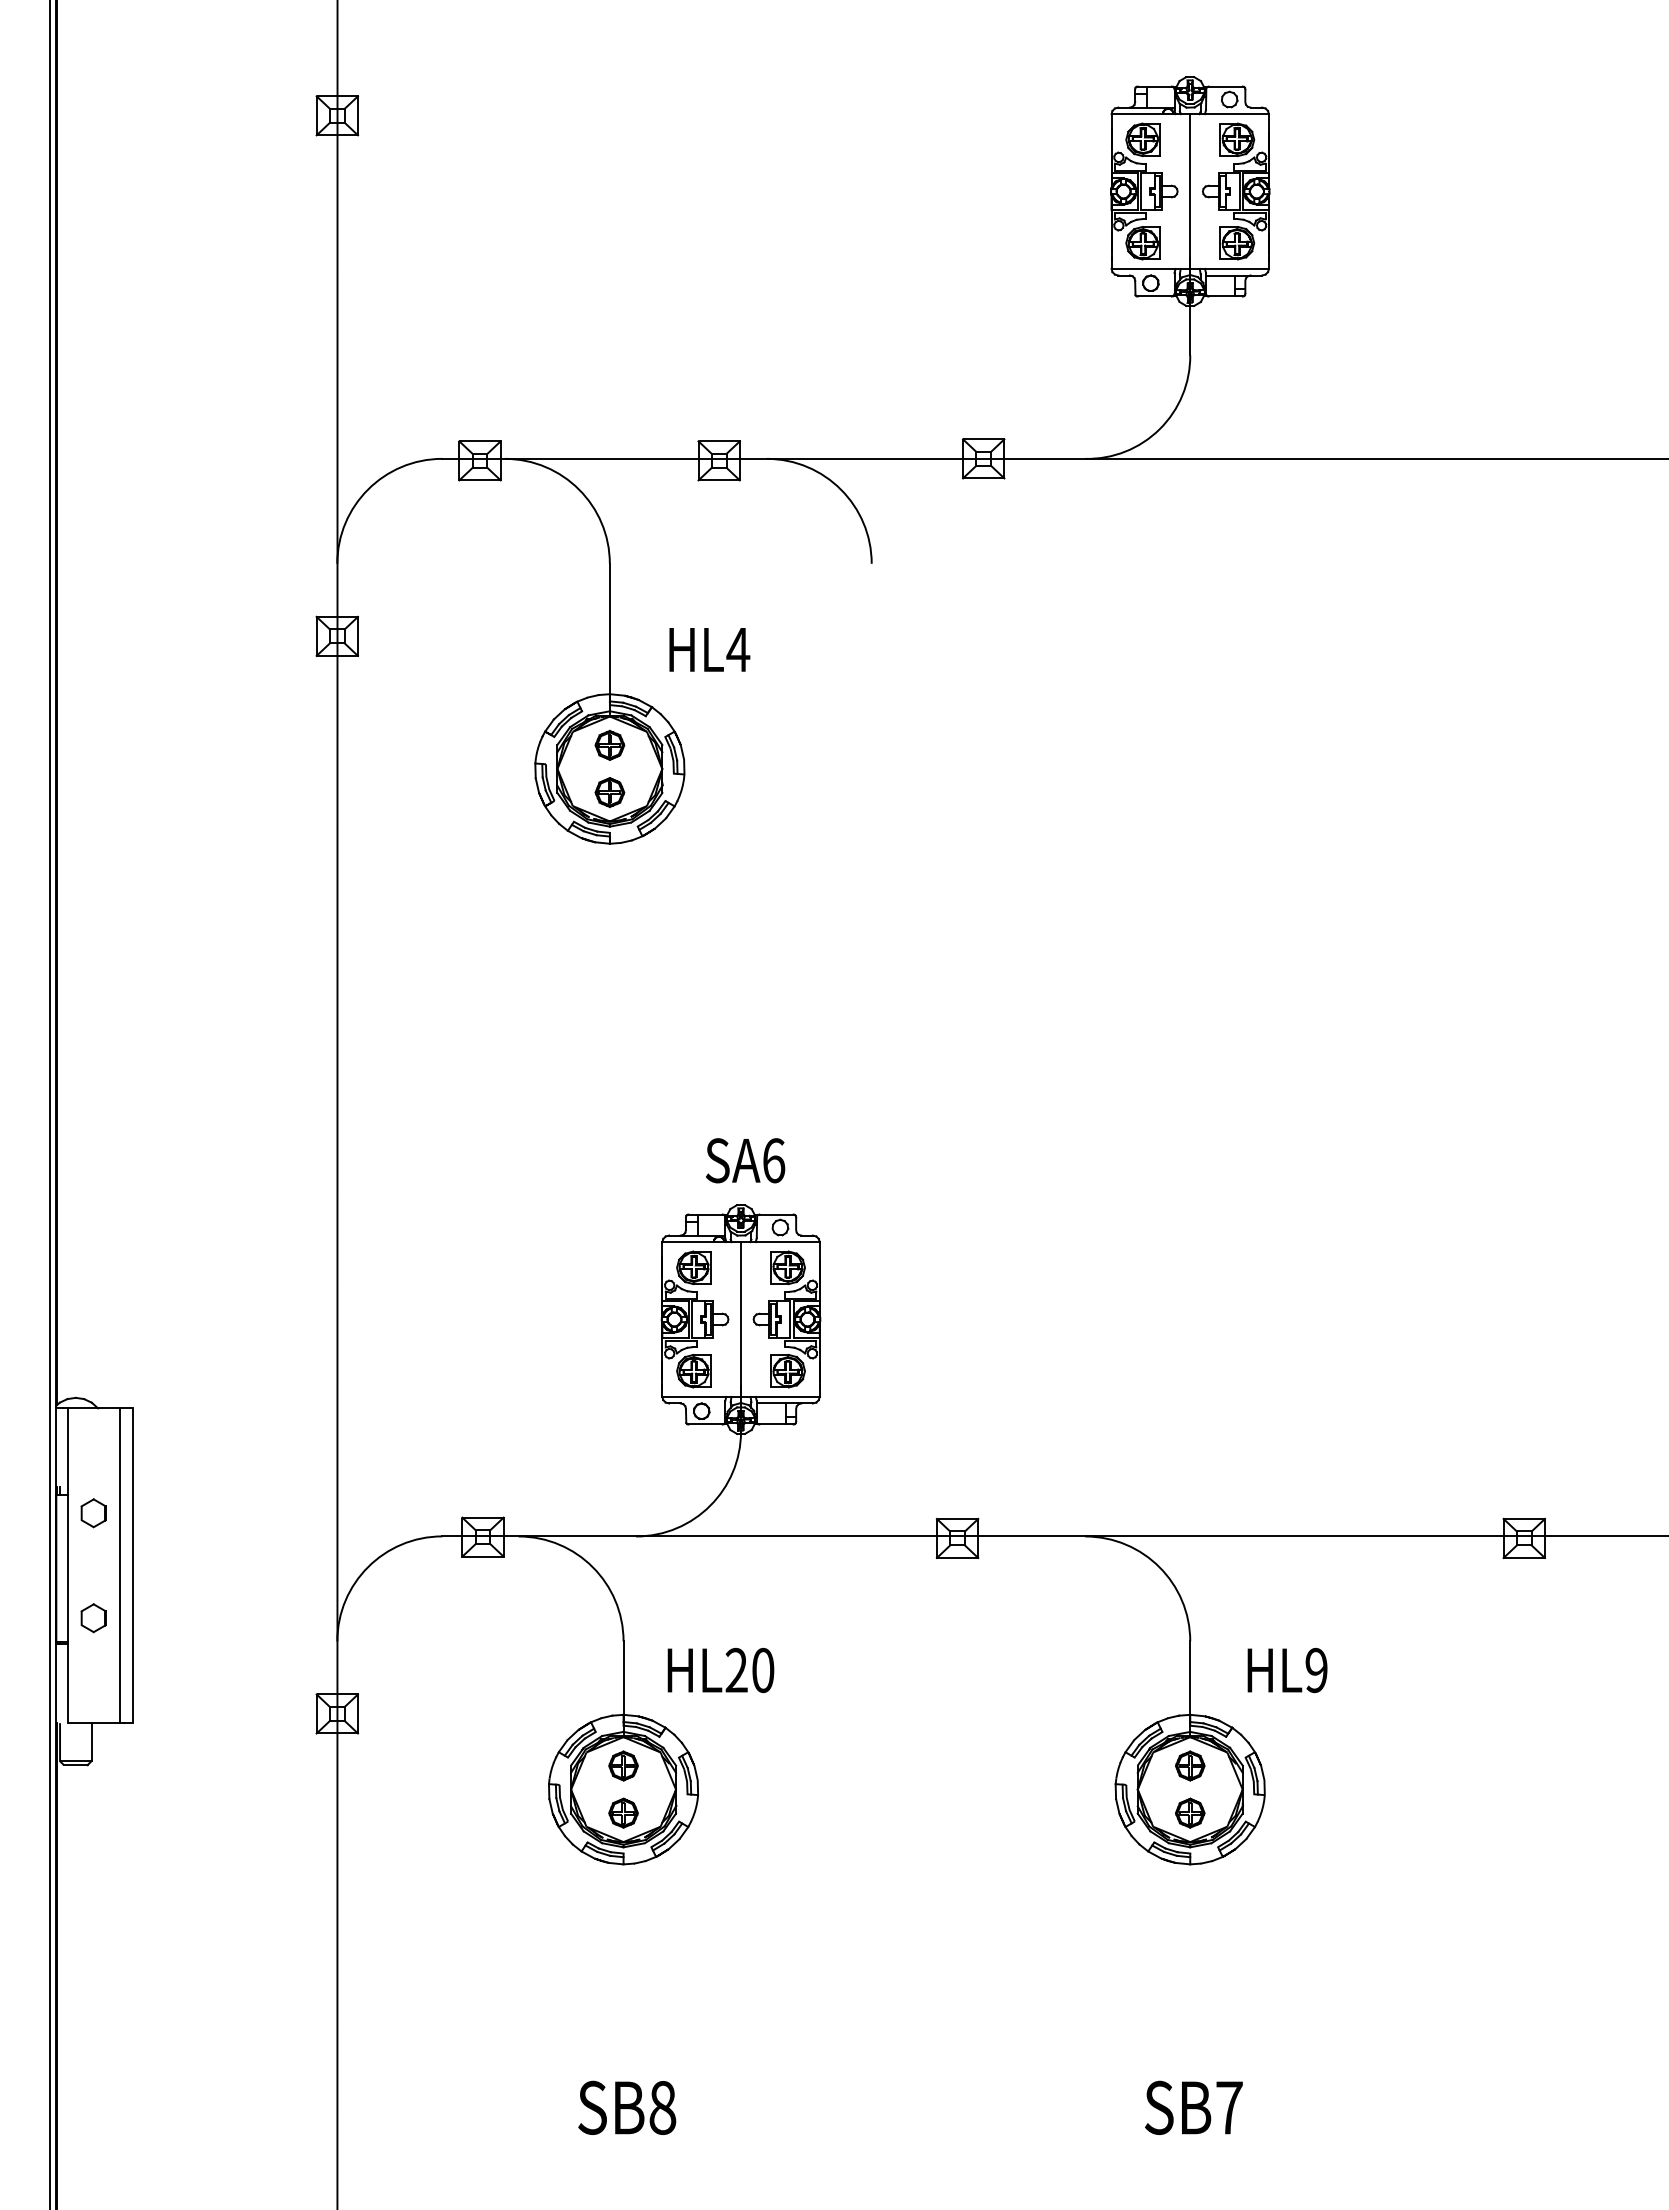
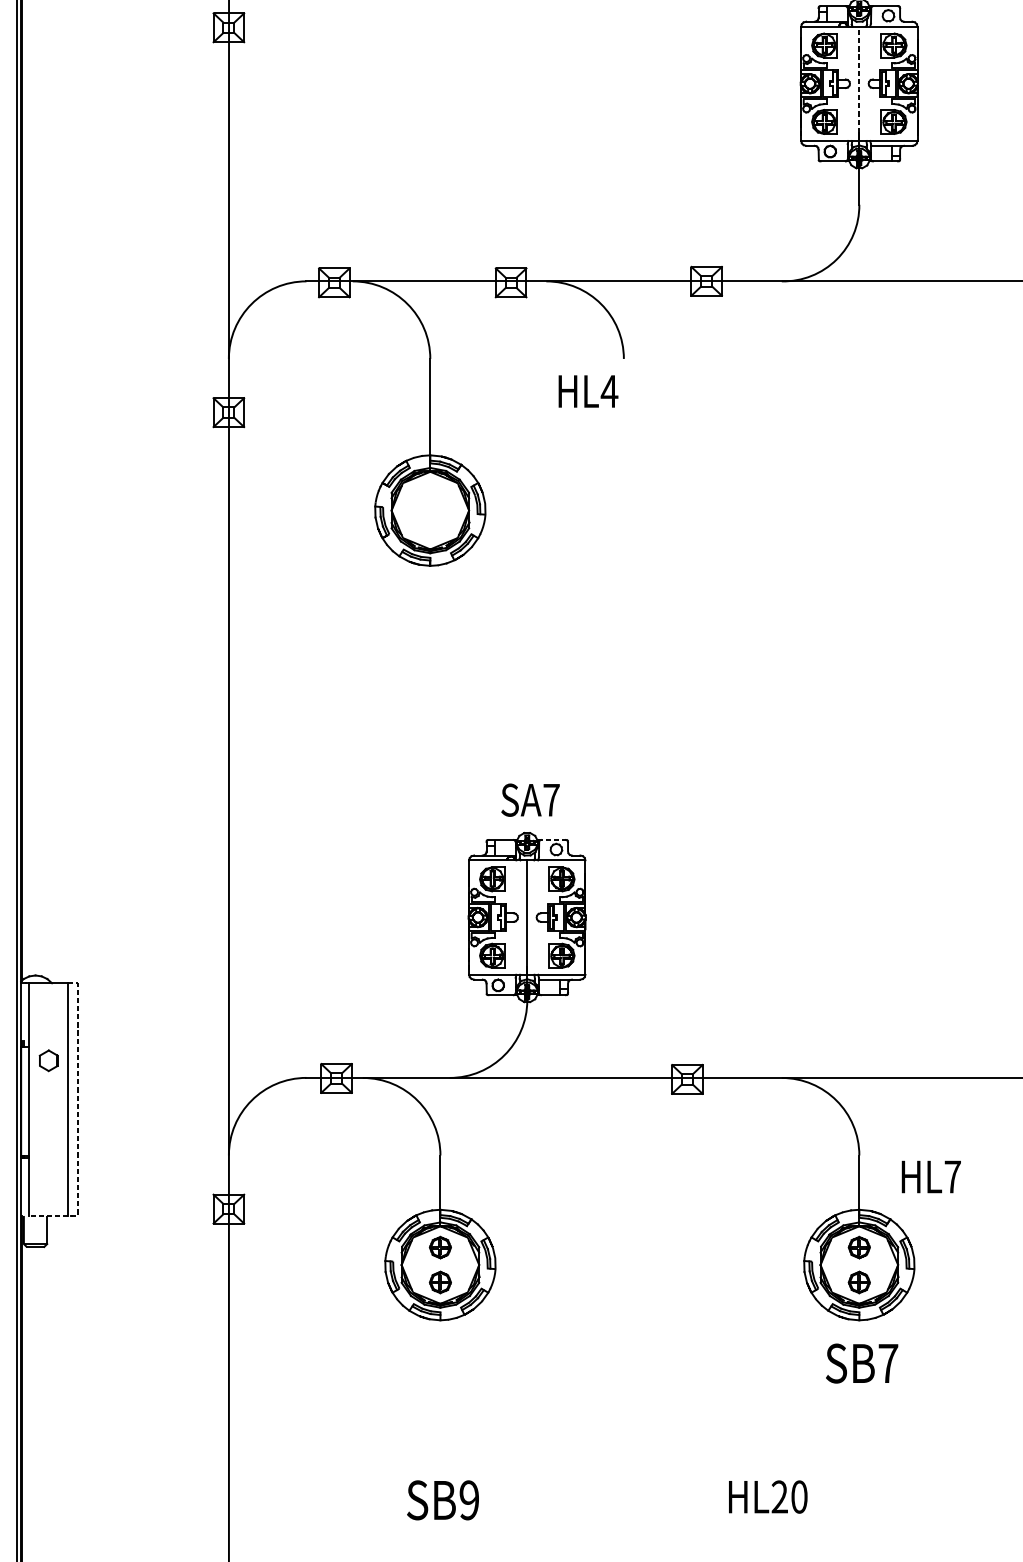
line: (1190, 191) -> (859, 83), solid -> dashed
text: (709, 649) -> (588, 391), moved
part: (609, 744) -> (430, 492), removed
part: (609, 792) -> (430, 528), removed
text: (774, 1160) -> (552, 800), SA6 -> SA7
line: (774, 1214) -> (552, 839), solid -> dashed
line: (133, 1592) -> (78, 1119), solid -> dashed
part: (93, 1618) -> (48, 1138), removed
text: (720, 1670) -> (767, 1497), moved
text: (1316, 1670) -> (952, 1177), L9 -> L7
text: (662, 2107) -> (469, 1500), SB8 -> SB9
text: (1193, 2107) -> (861, 1363), moved

